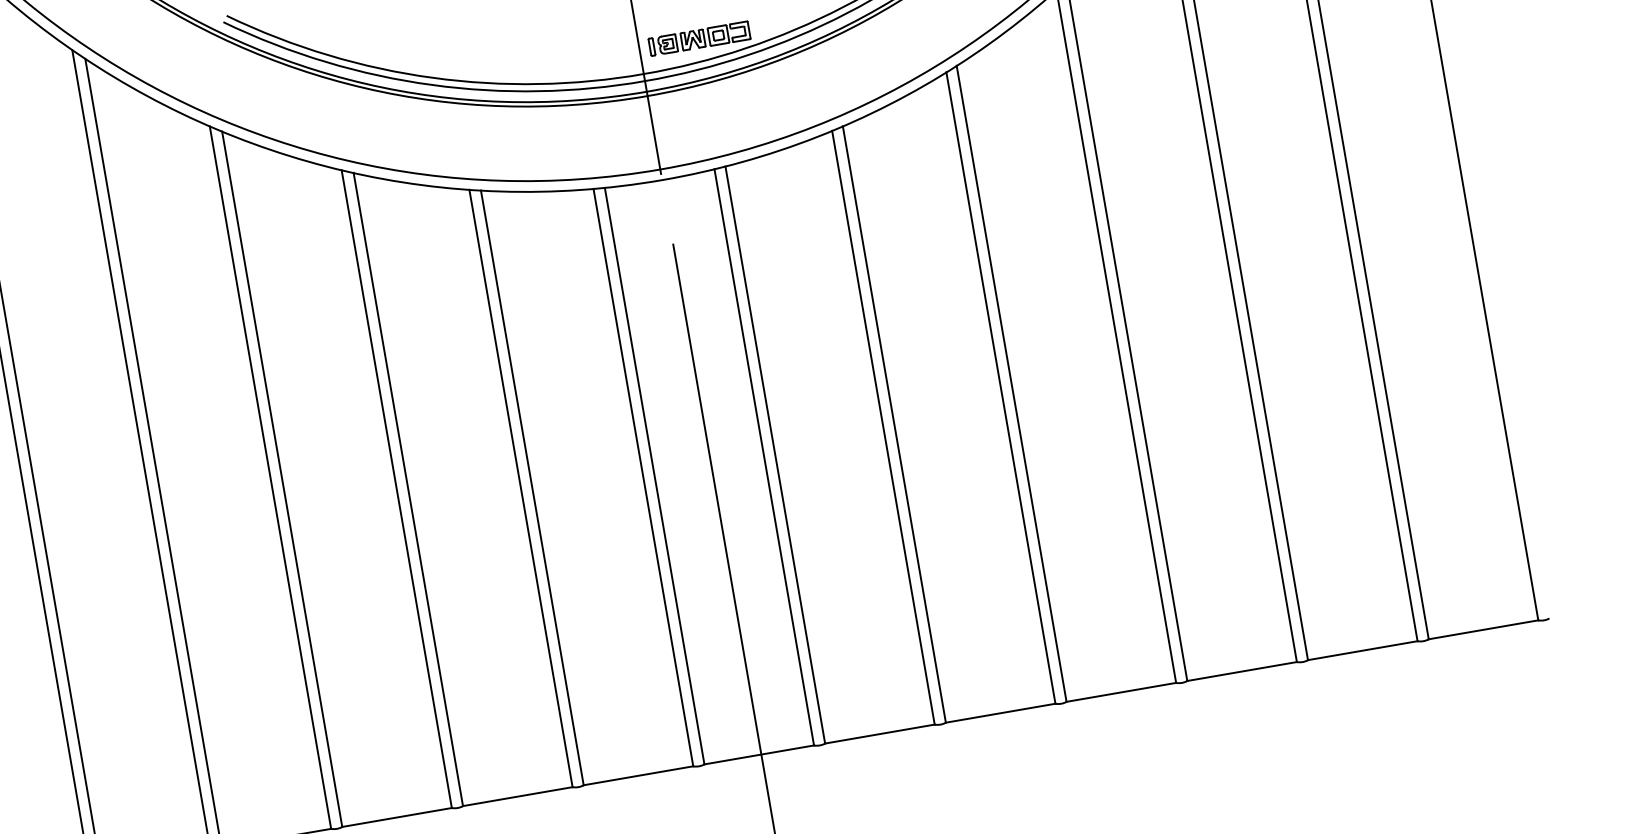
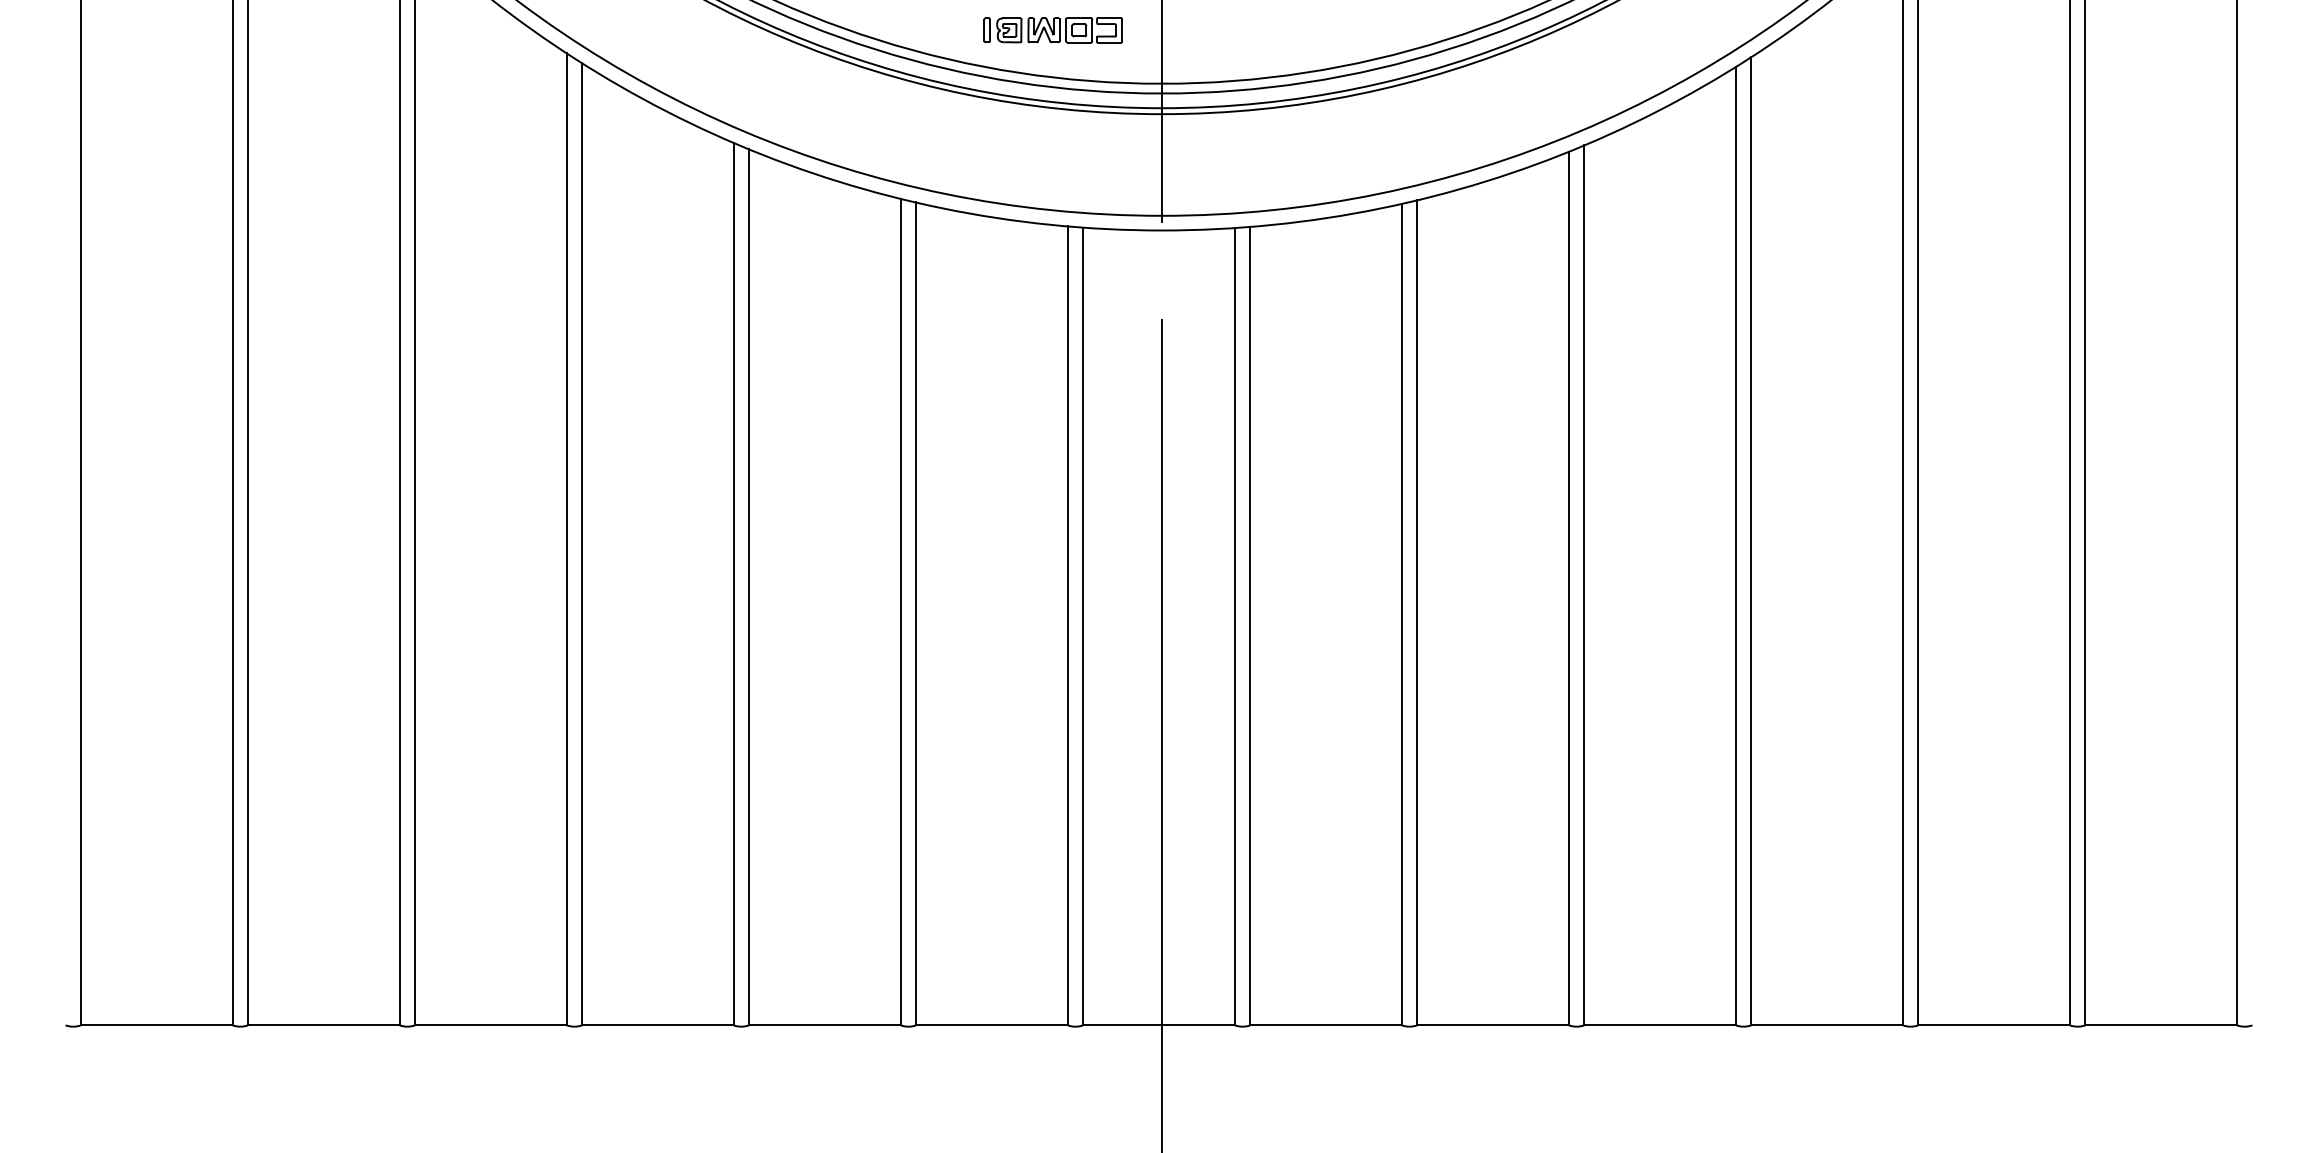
part: (699, 39) -> (1052, 30), moved

